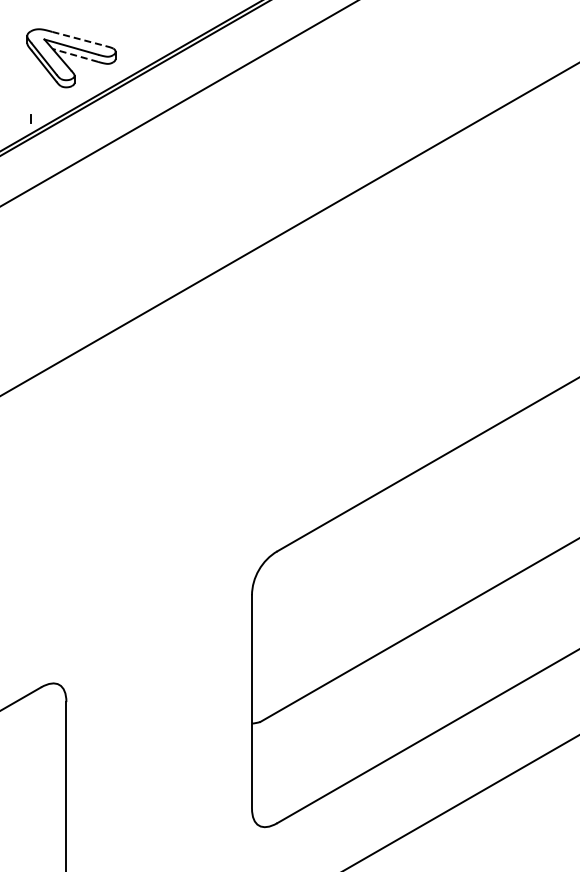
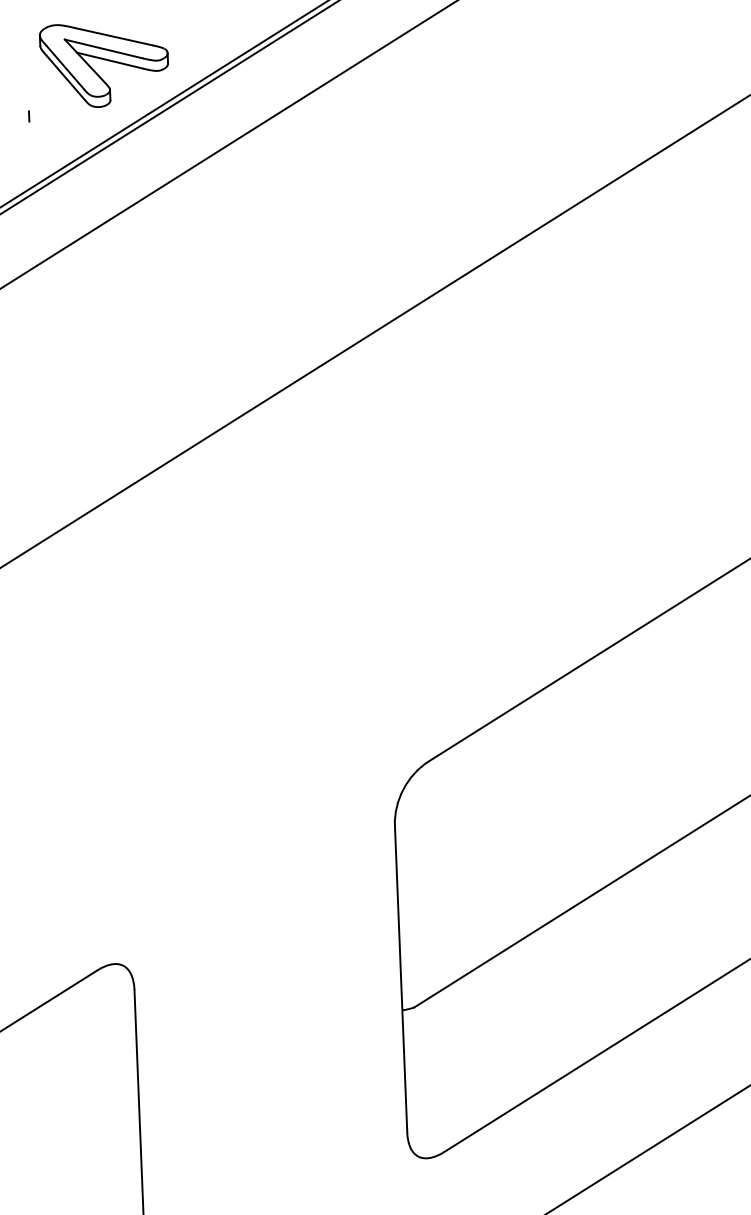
line: (79, 39) -> (115, 37), dashed -> solid
line: (75, 55) -> (110, 60), dashed -> solid
line: (30, 118) -> (28, 115), moved

